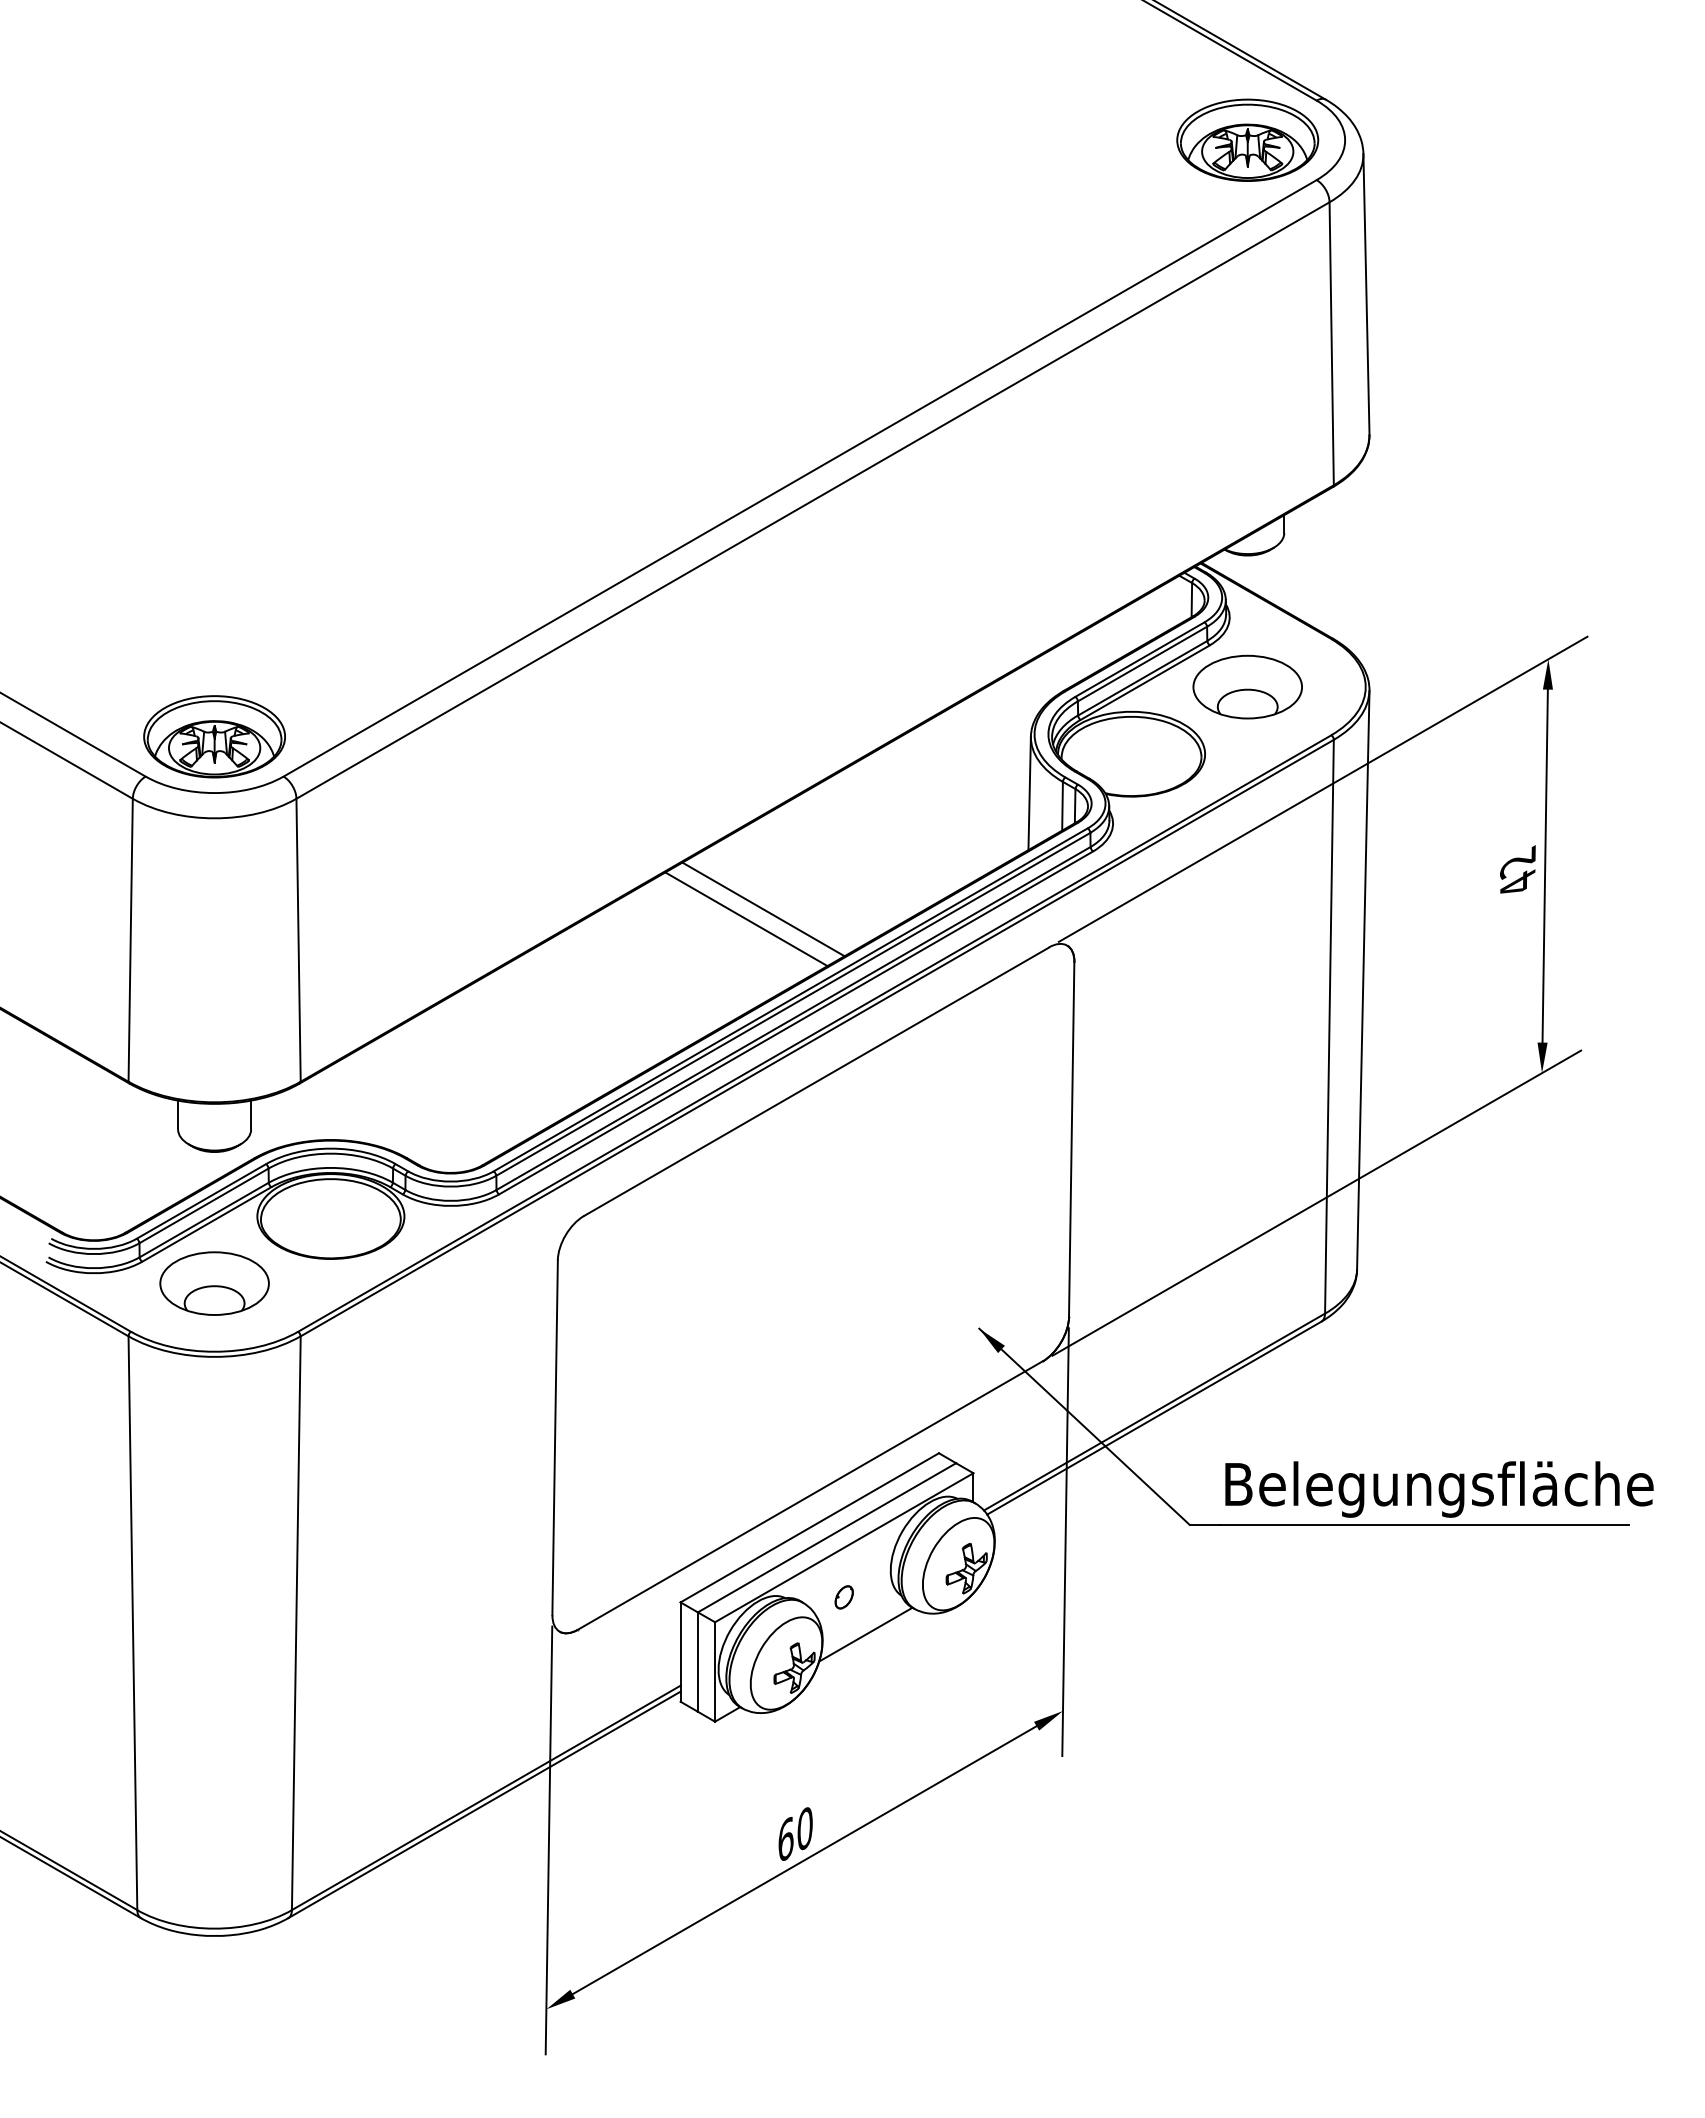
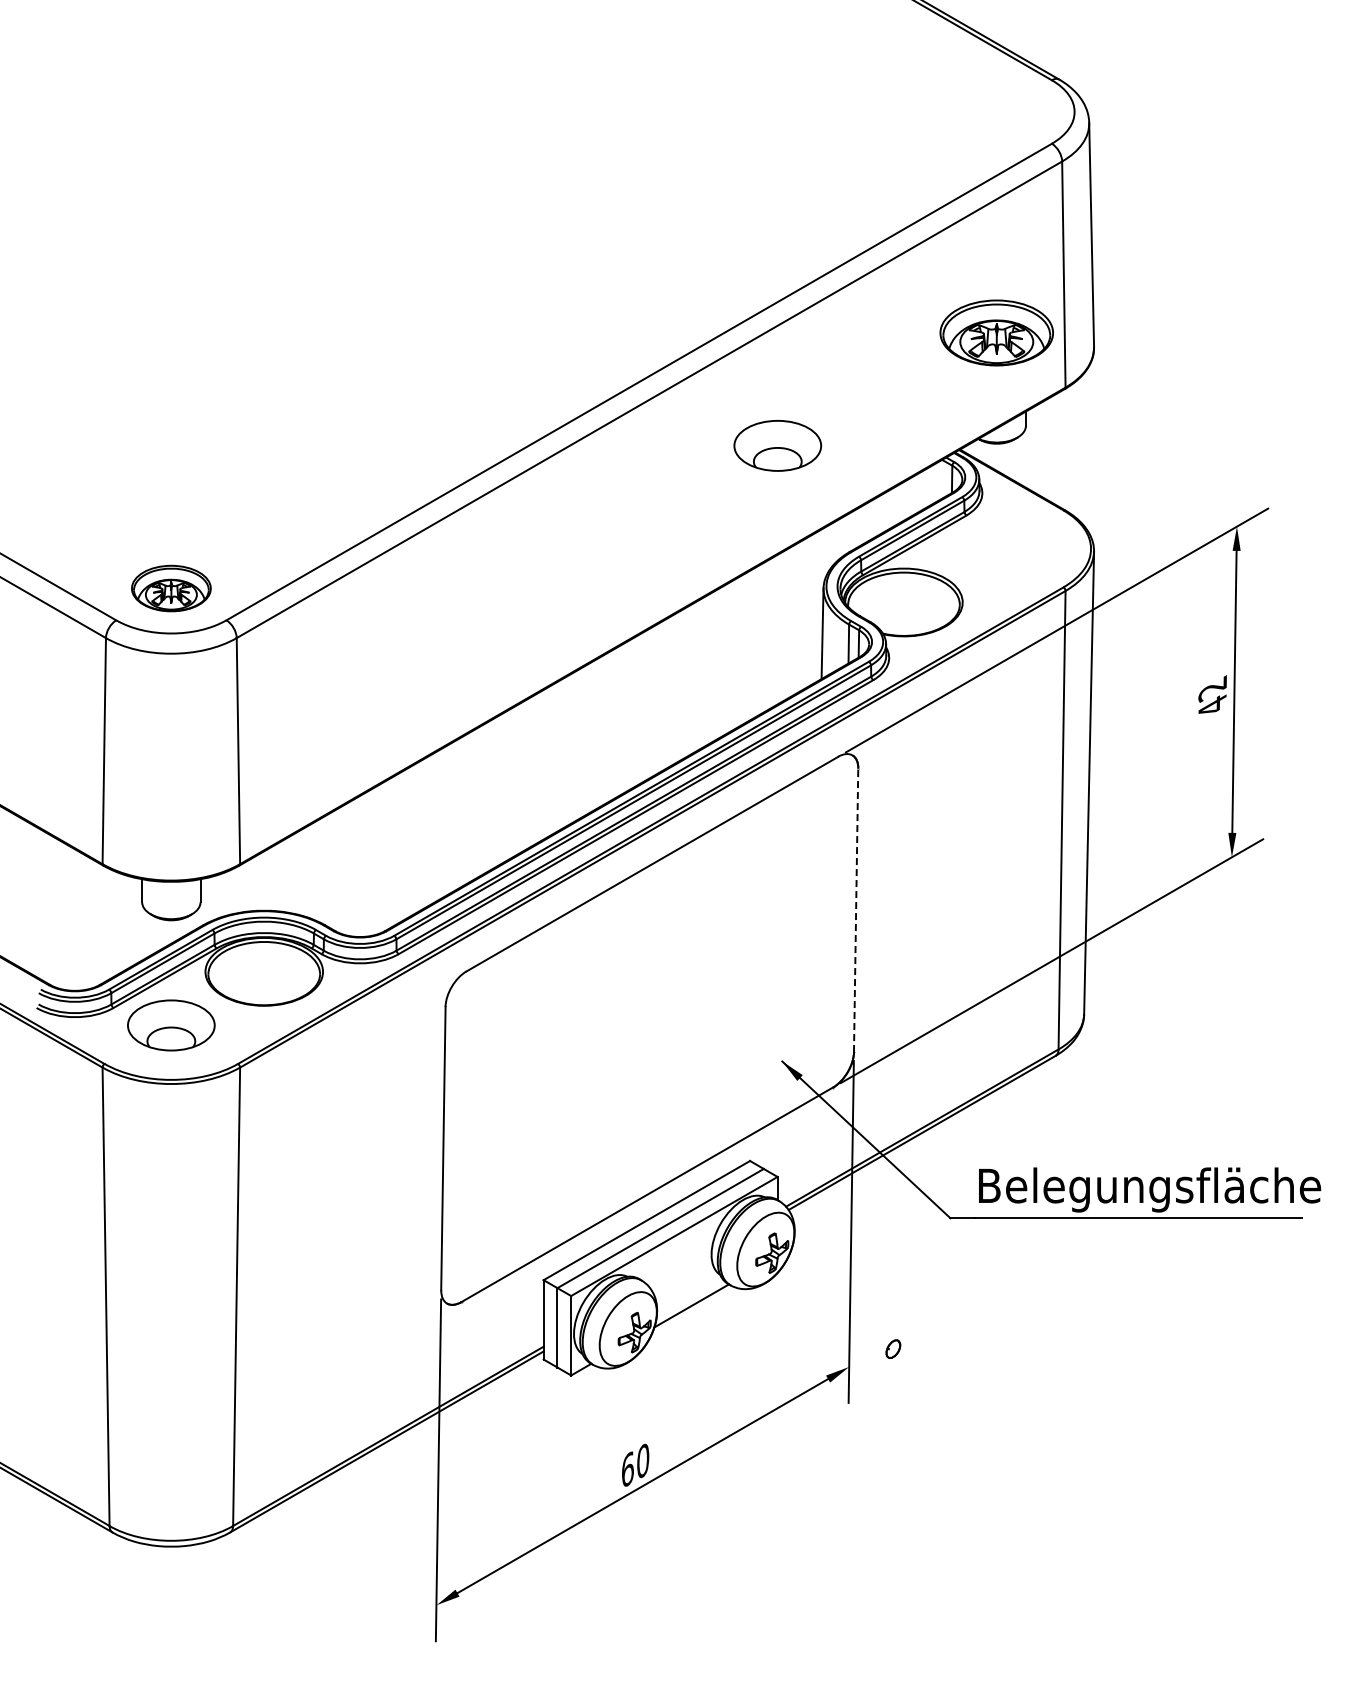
part: (1247, 139) -> (996, 332), moved
part: (1247, 686) -> (777, 445), moved
part: (214, 736) -> (171, 588), size x0.7
line: (763, 909) -> (609, 726), removed
line: (746, 918) -> (596, 733), removed
line: (1072, 1139) -> (856, 910), solid -> dashed
part: (844, 1596) -> (893, 1348), moved

